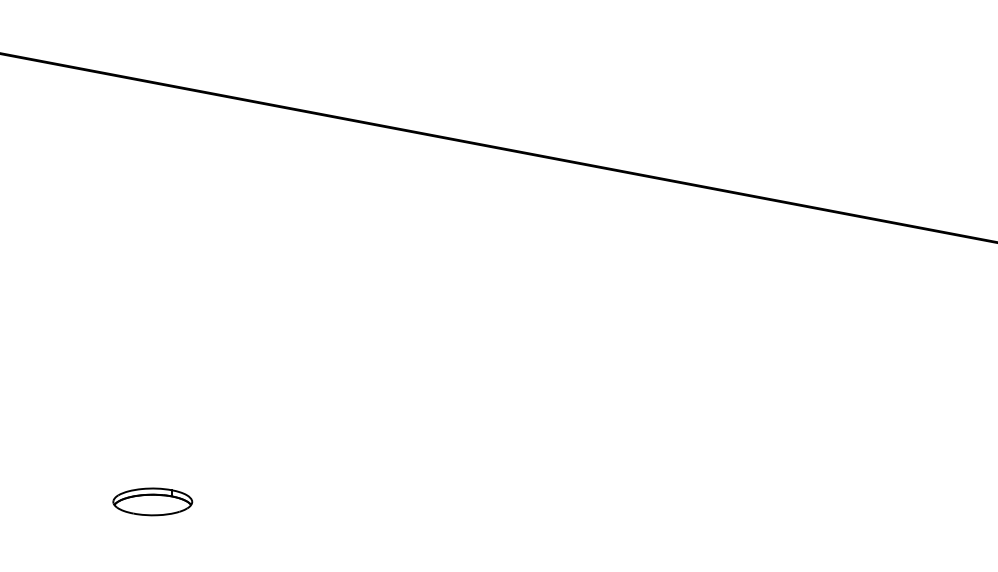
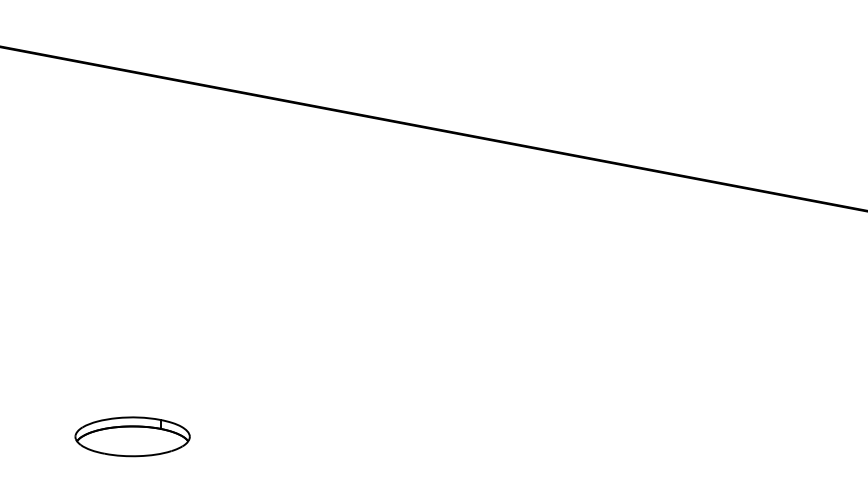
part: (152, 501) -> (132, 436), size x1.67

